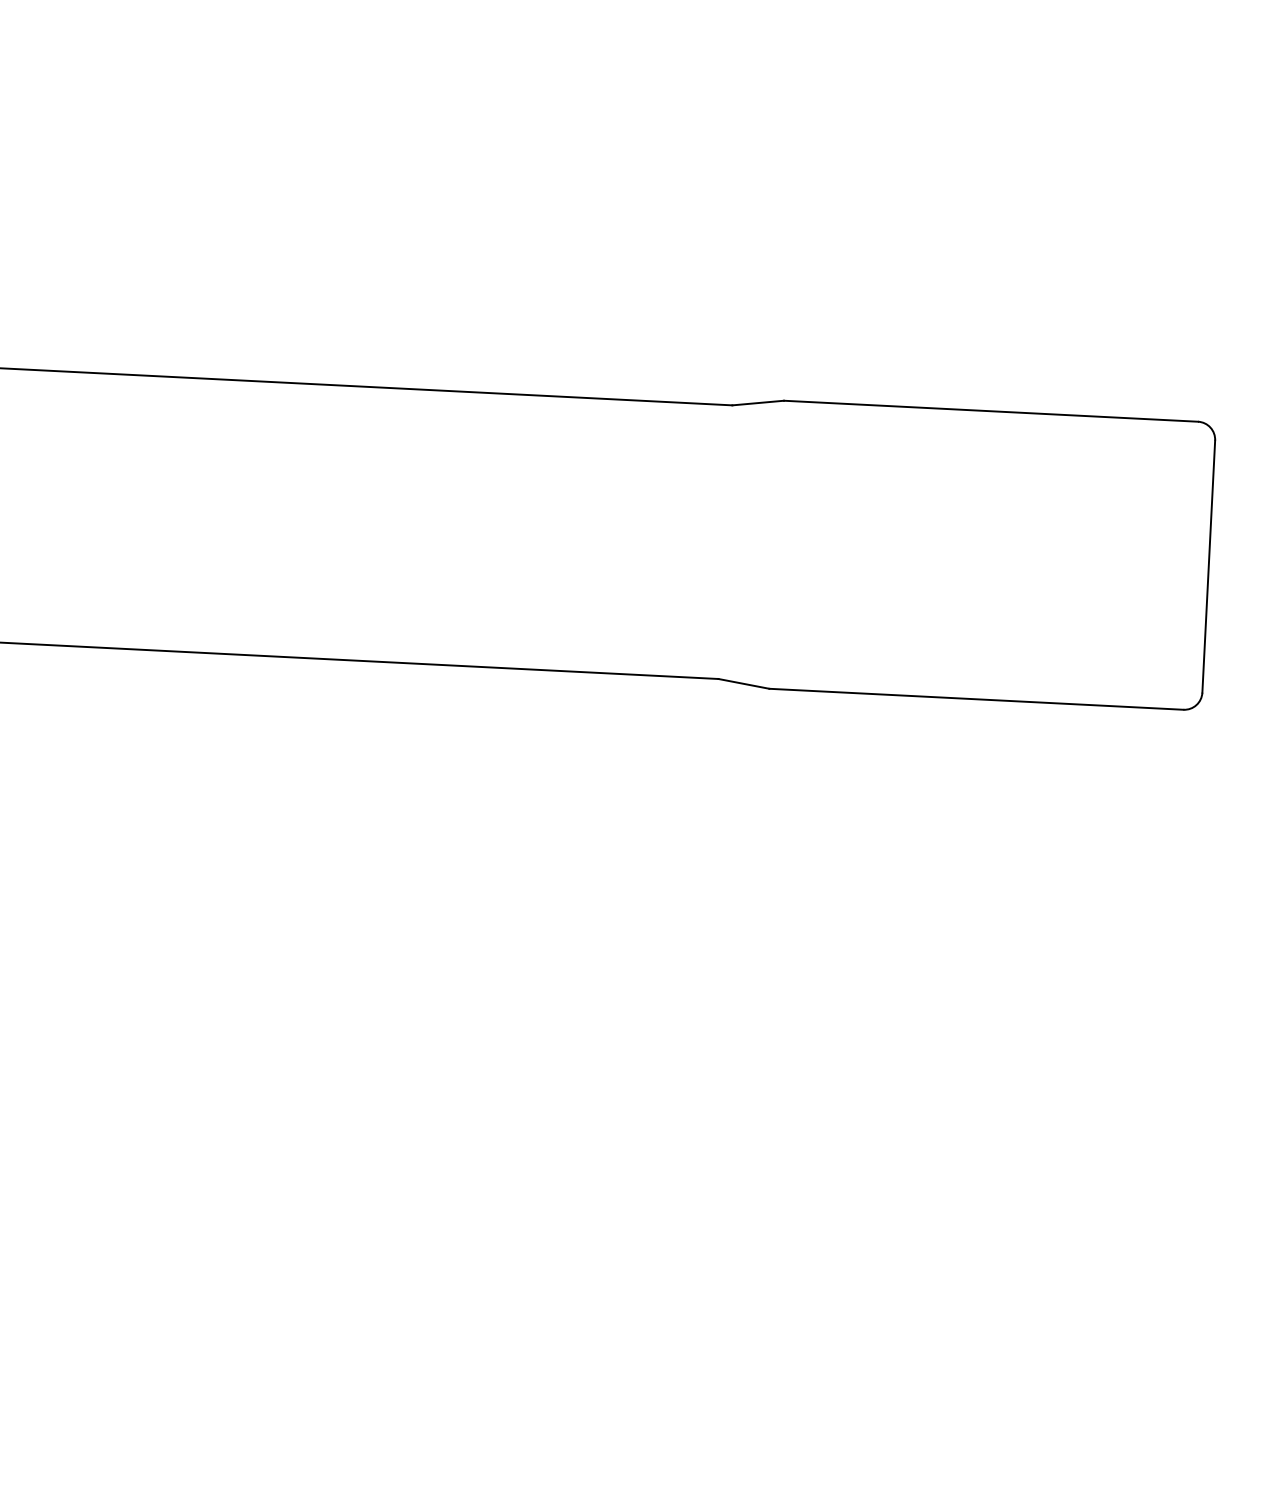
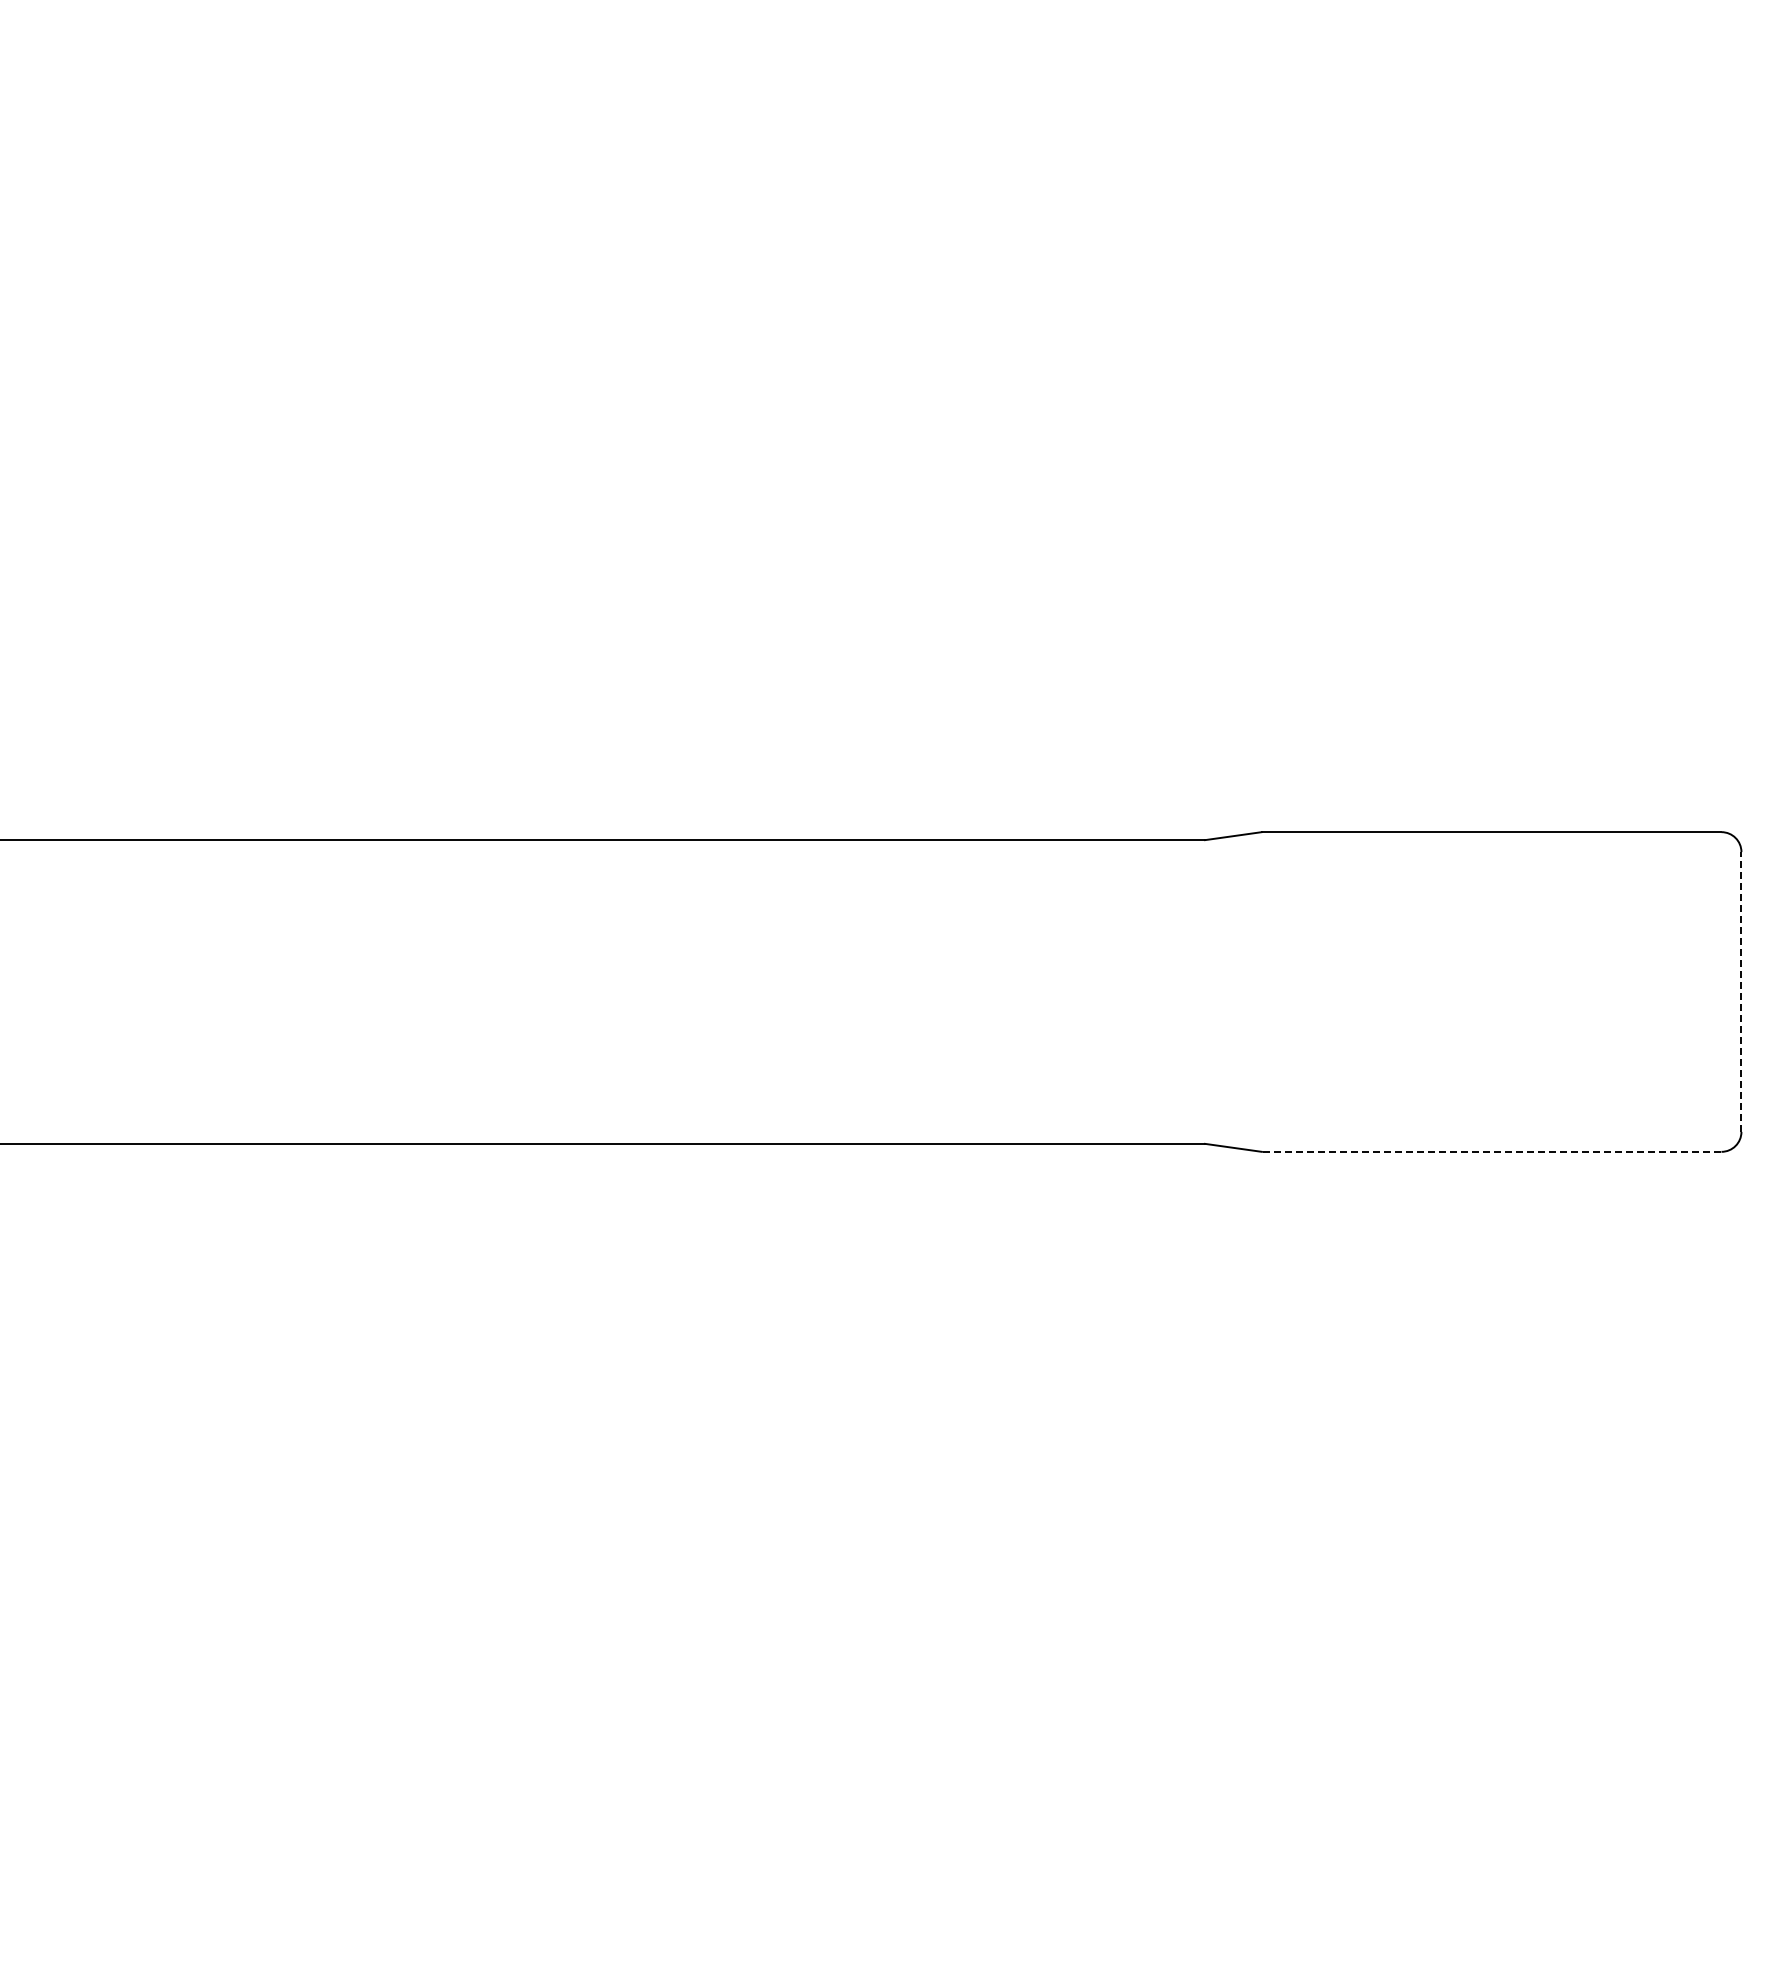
line: (1208, 567) -> (1741, 992), solid -> dashed
line: (976, 698) -> (1491, 1151), solid -> dashed

